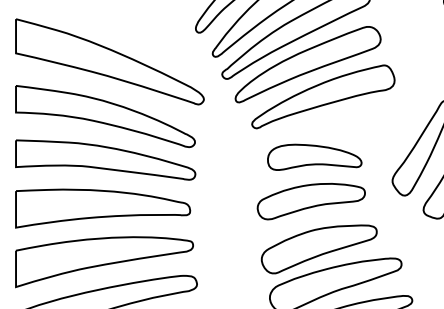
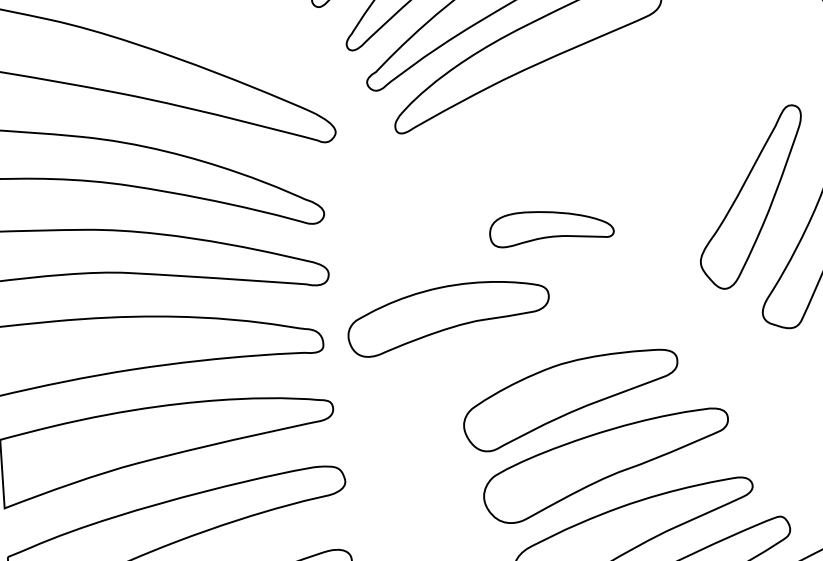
part: (323, 96) -> (560, 112), removed
part: (314, 156) -> (550, 226), size x0.7
part: (310, 201) -> (447, 317), moved

